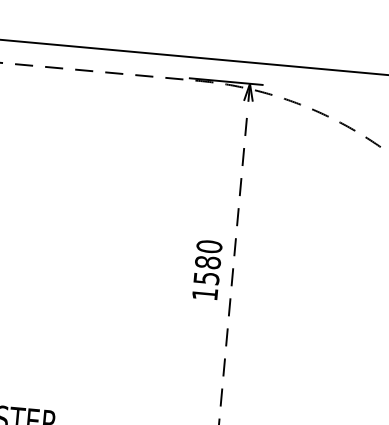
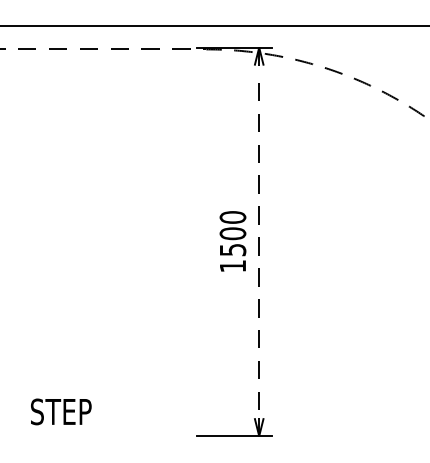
text: (207, 262) -> (232, 233), 1580 -> 1500

